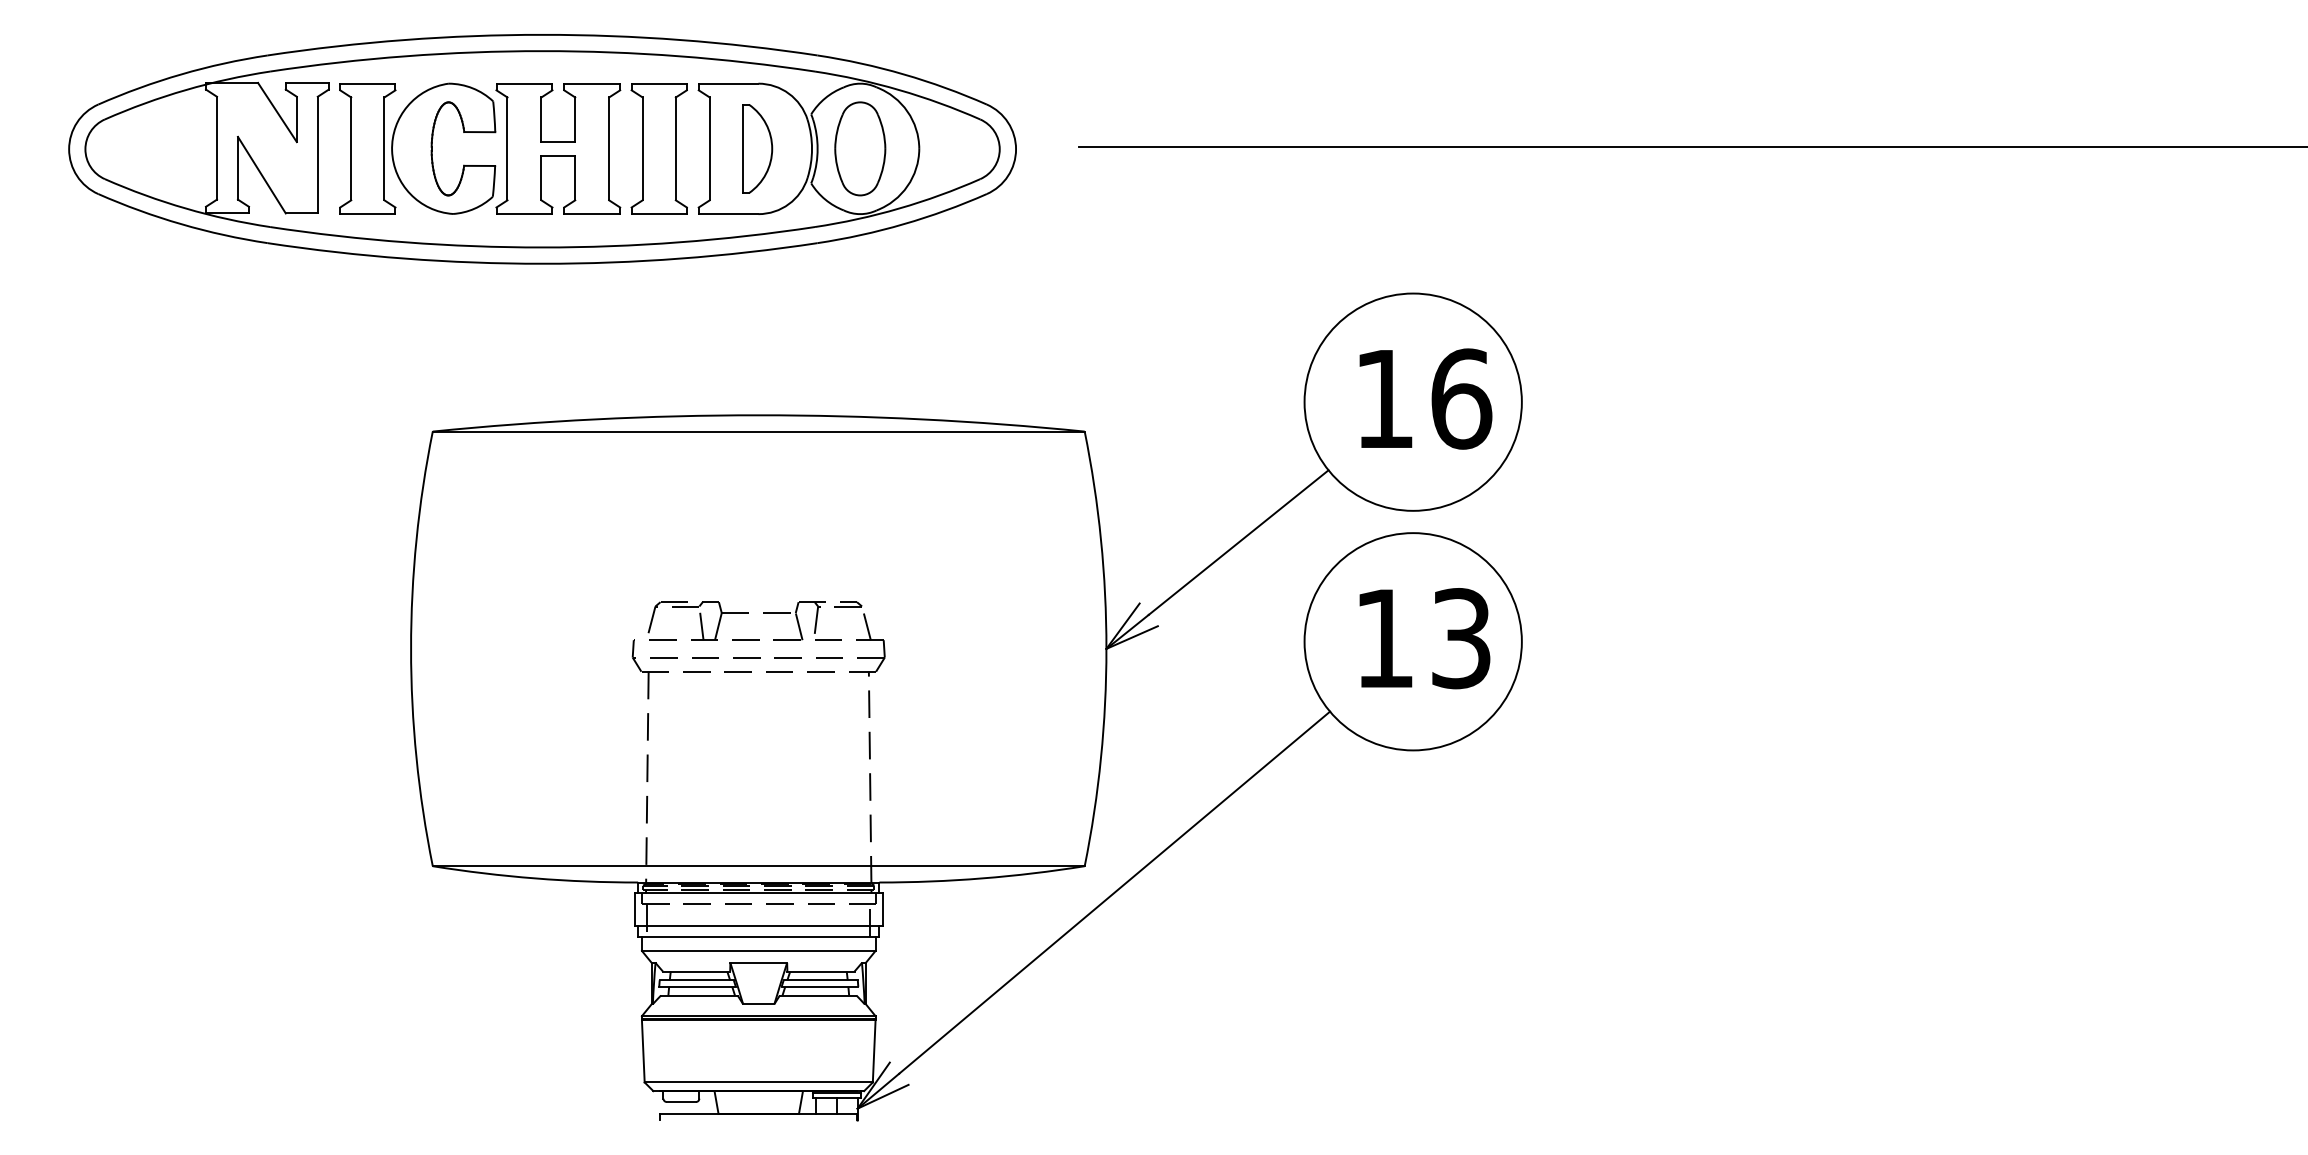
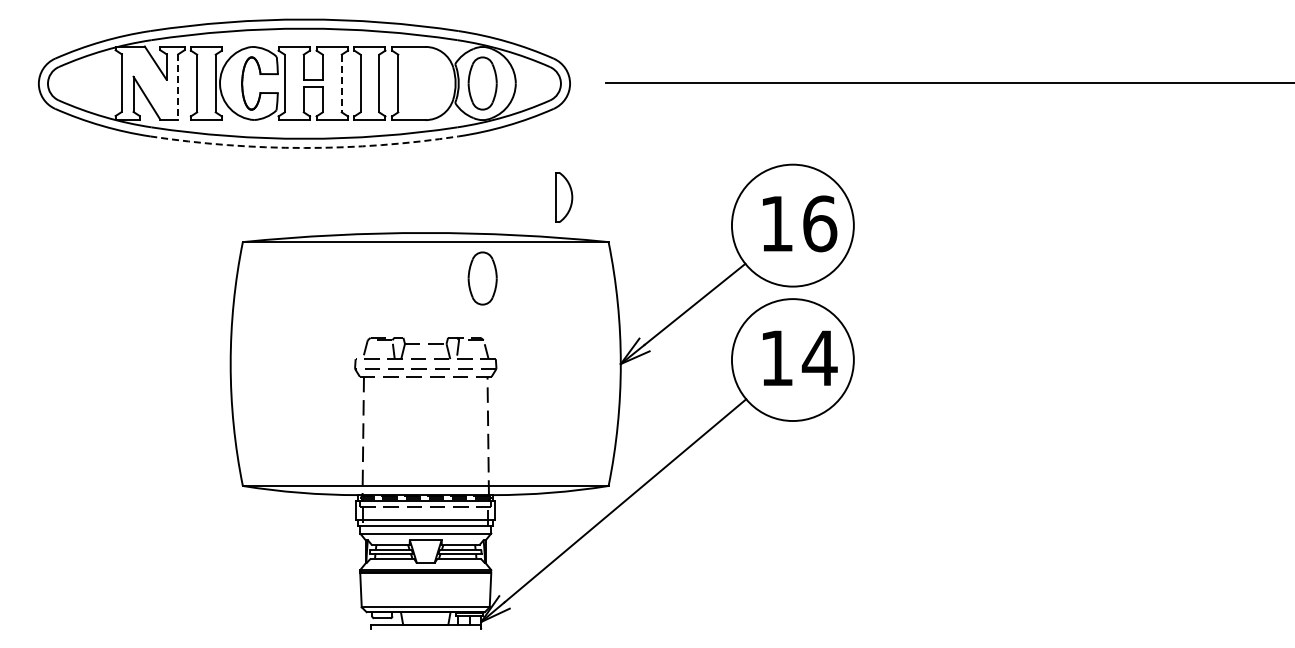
line: (608, 148) -> (341, 83), solid -> dashed
part: (758, 148) -> (564, 197), moved
line: (318, 155) -> (178, 87), solid -> dashed
arc: (542, 262) -> (304, 147), solid -> dashed
part: (859, 496) -> (482, 278), added
text: (1460, 637) -> (819, 357), 13 -> 14

